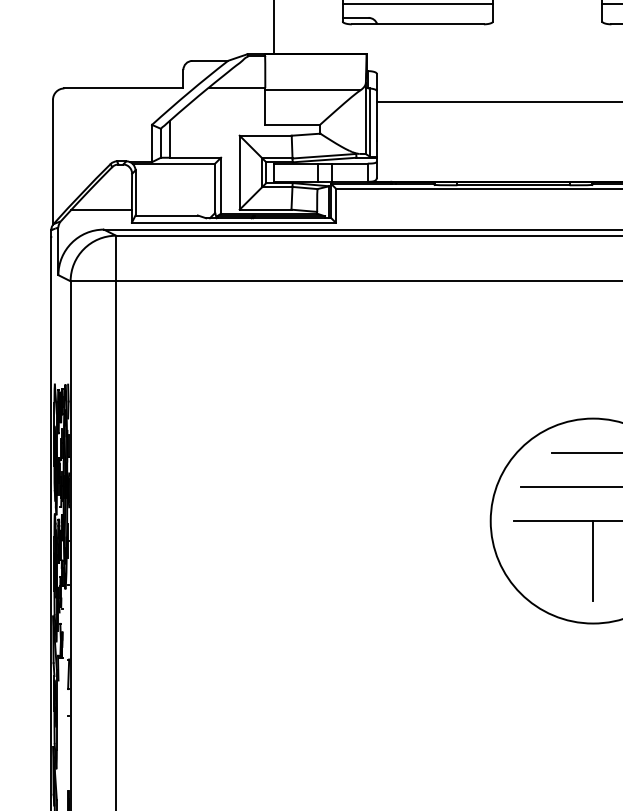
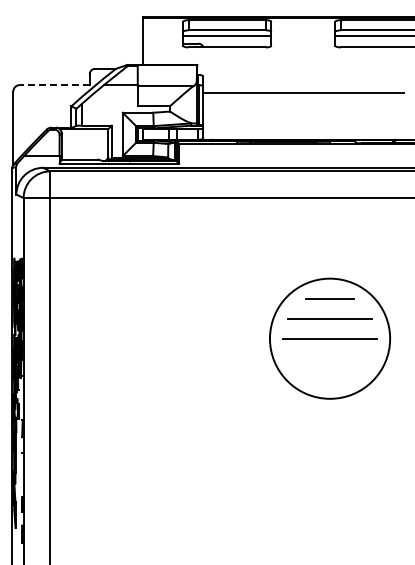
line: (123, 89) -> (54, 85), solid -> dashed
line: (593, 559) -> (330, 361), removed

